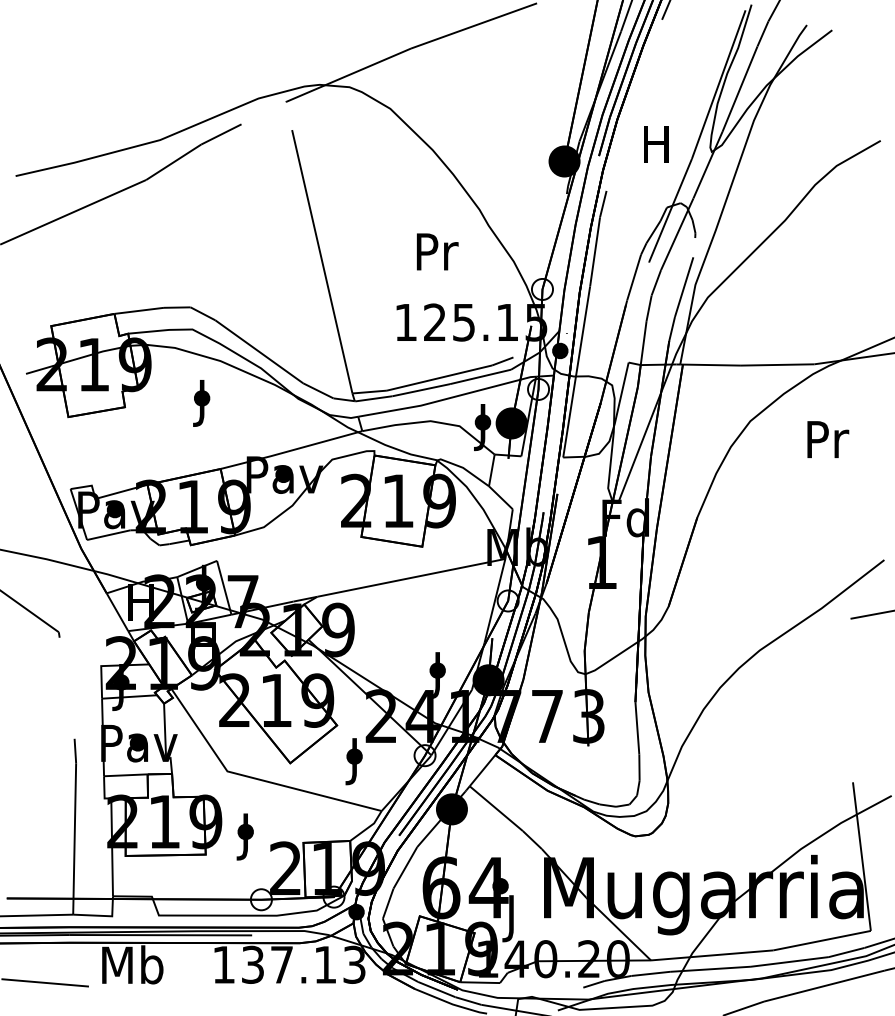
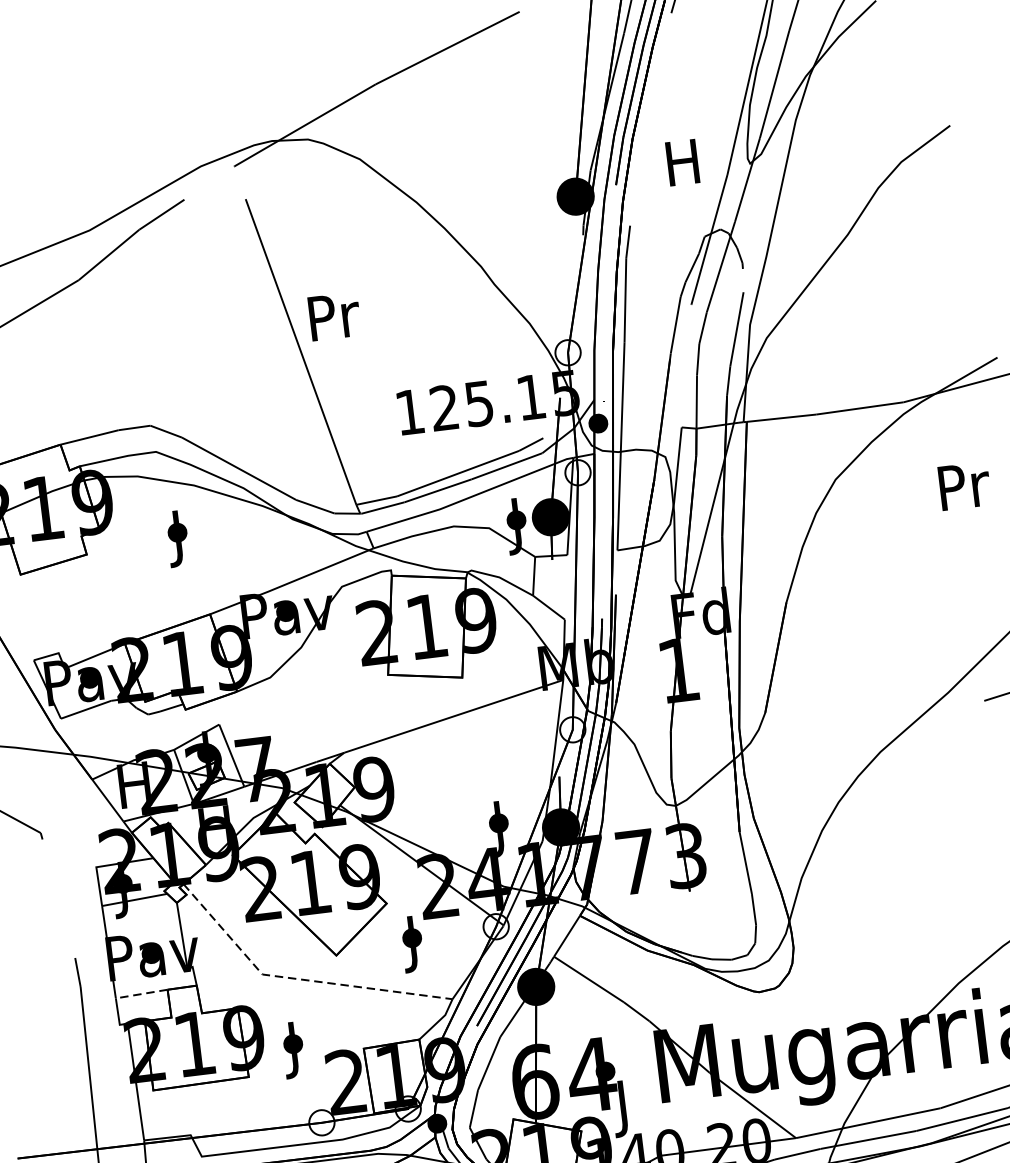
text: (437, 251) -> (334, 316), moved
text: (828, 439) -> (965, 485), moved
line: (125, 775) -> (141, 994), solid -> dashed
line: (256, 778) -> (298, 978), solid -> dashed

